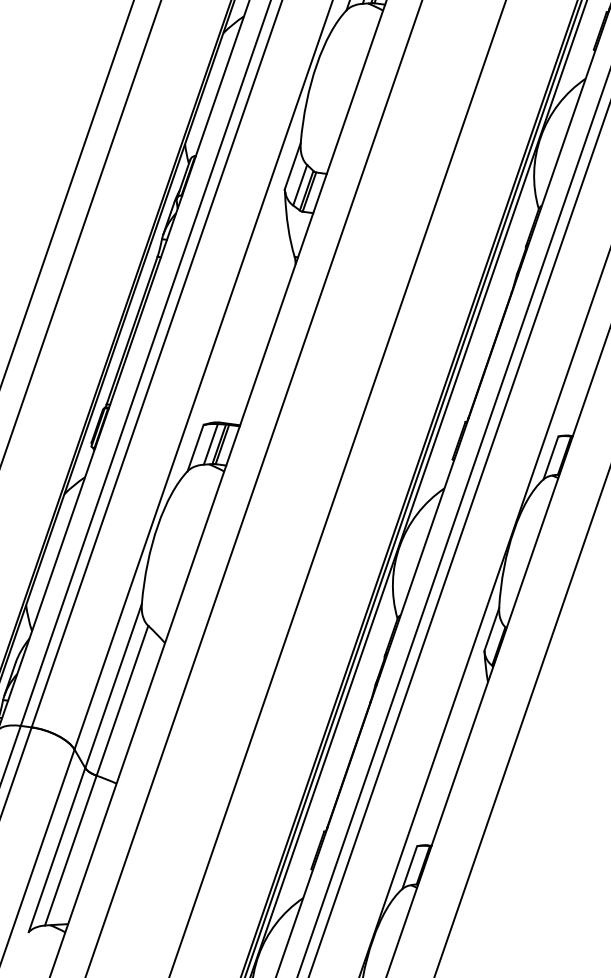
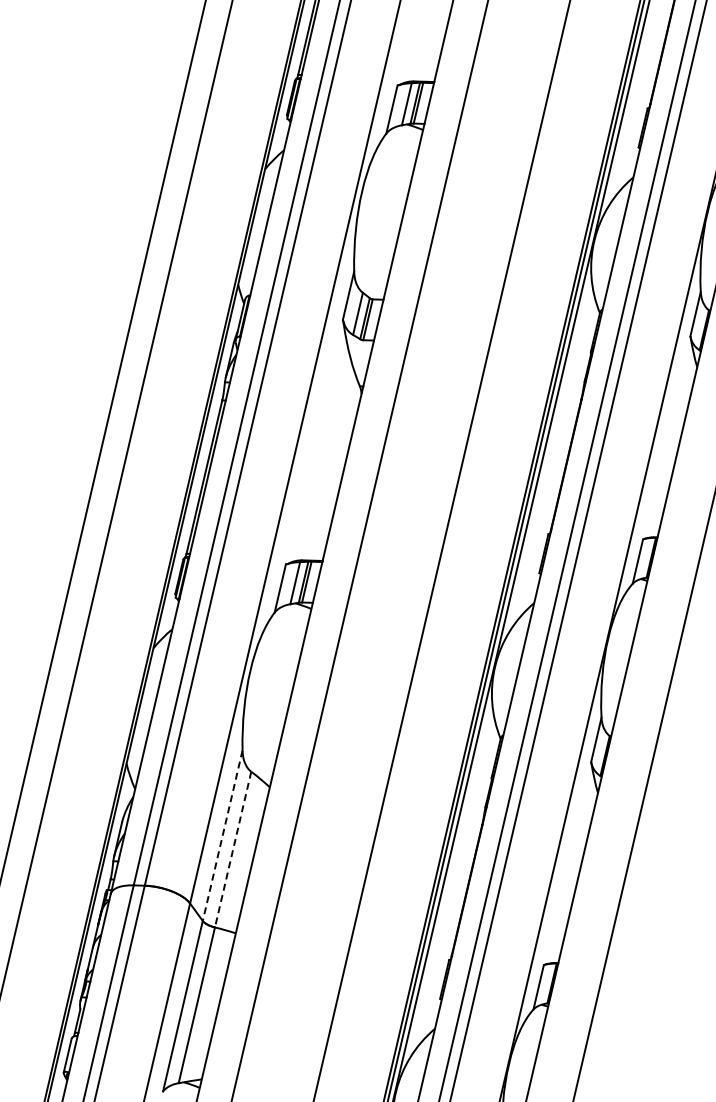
line: (113, 685) -> (222, 835), solid -> dashed
line: (122, 700) -> (233, 849), solid -> dashed

